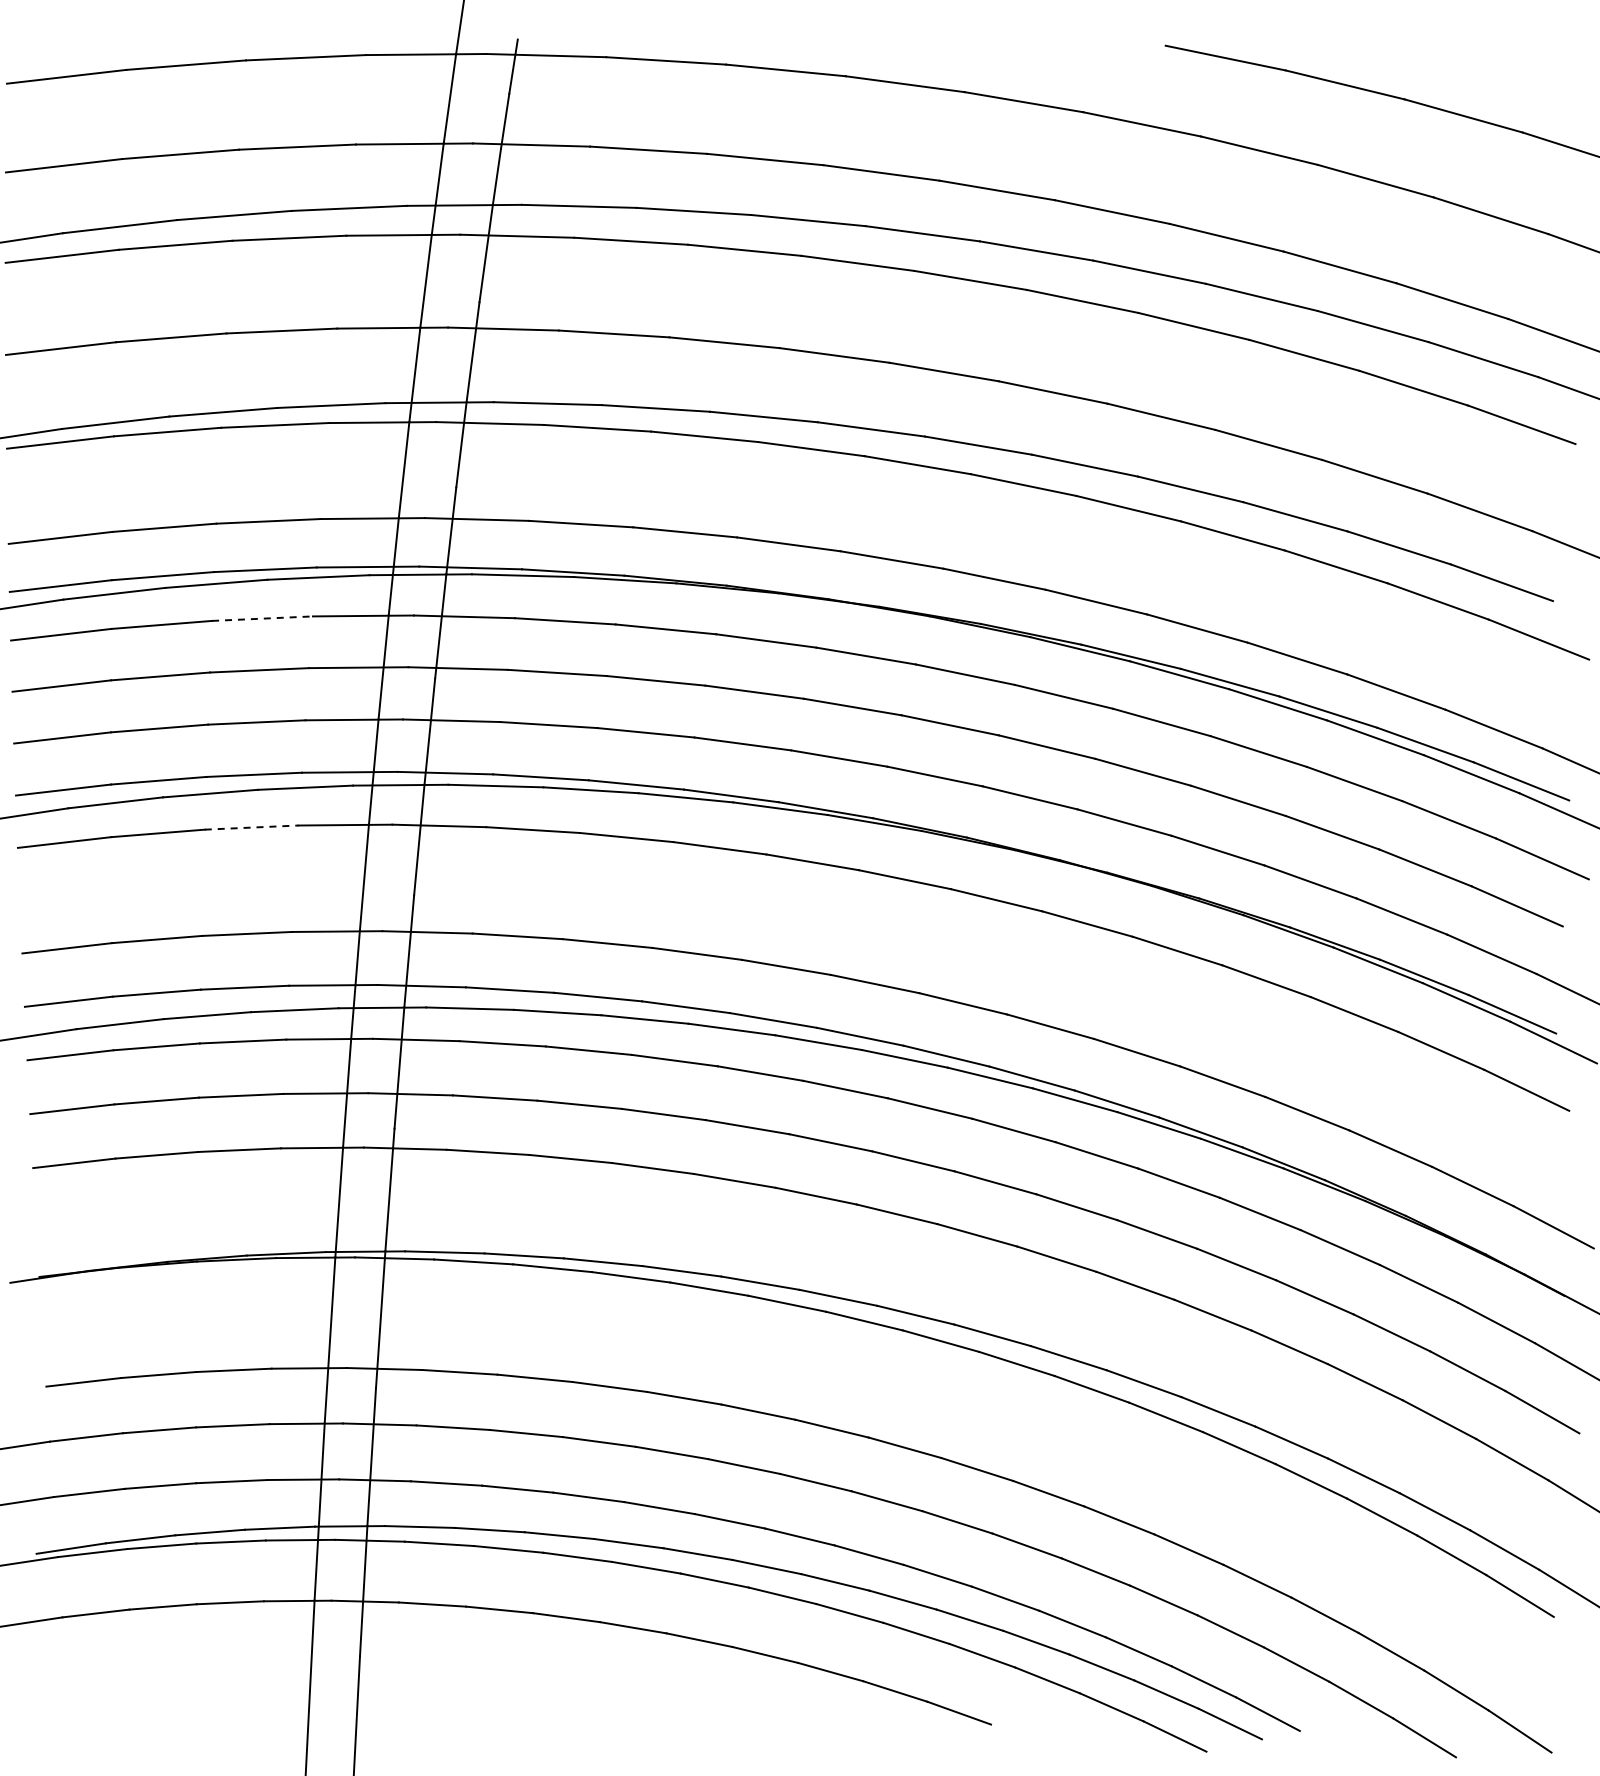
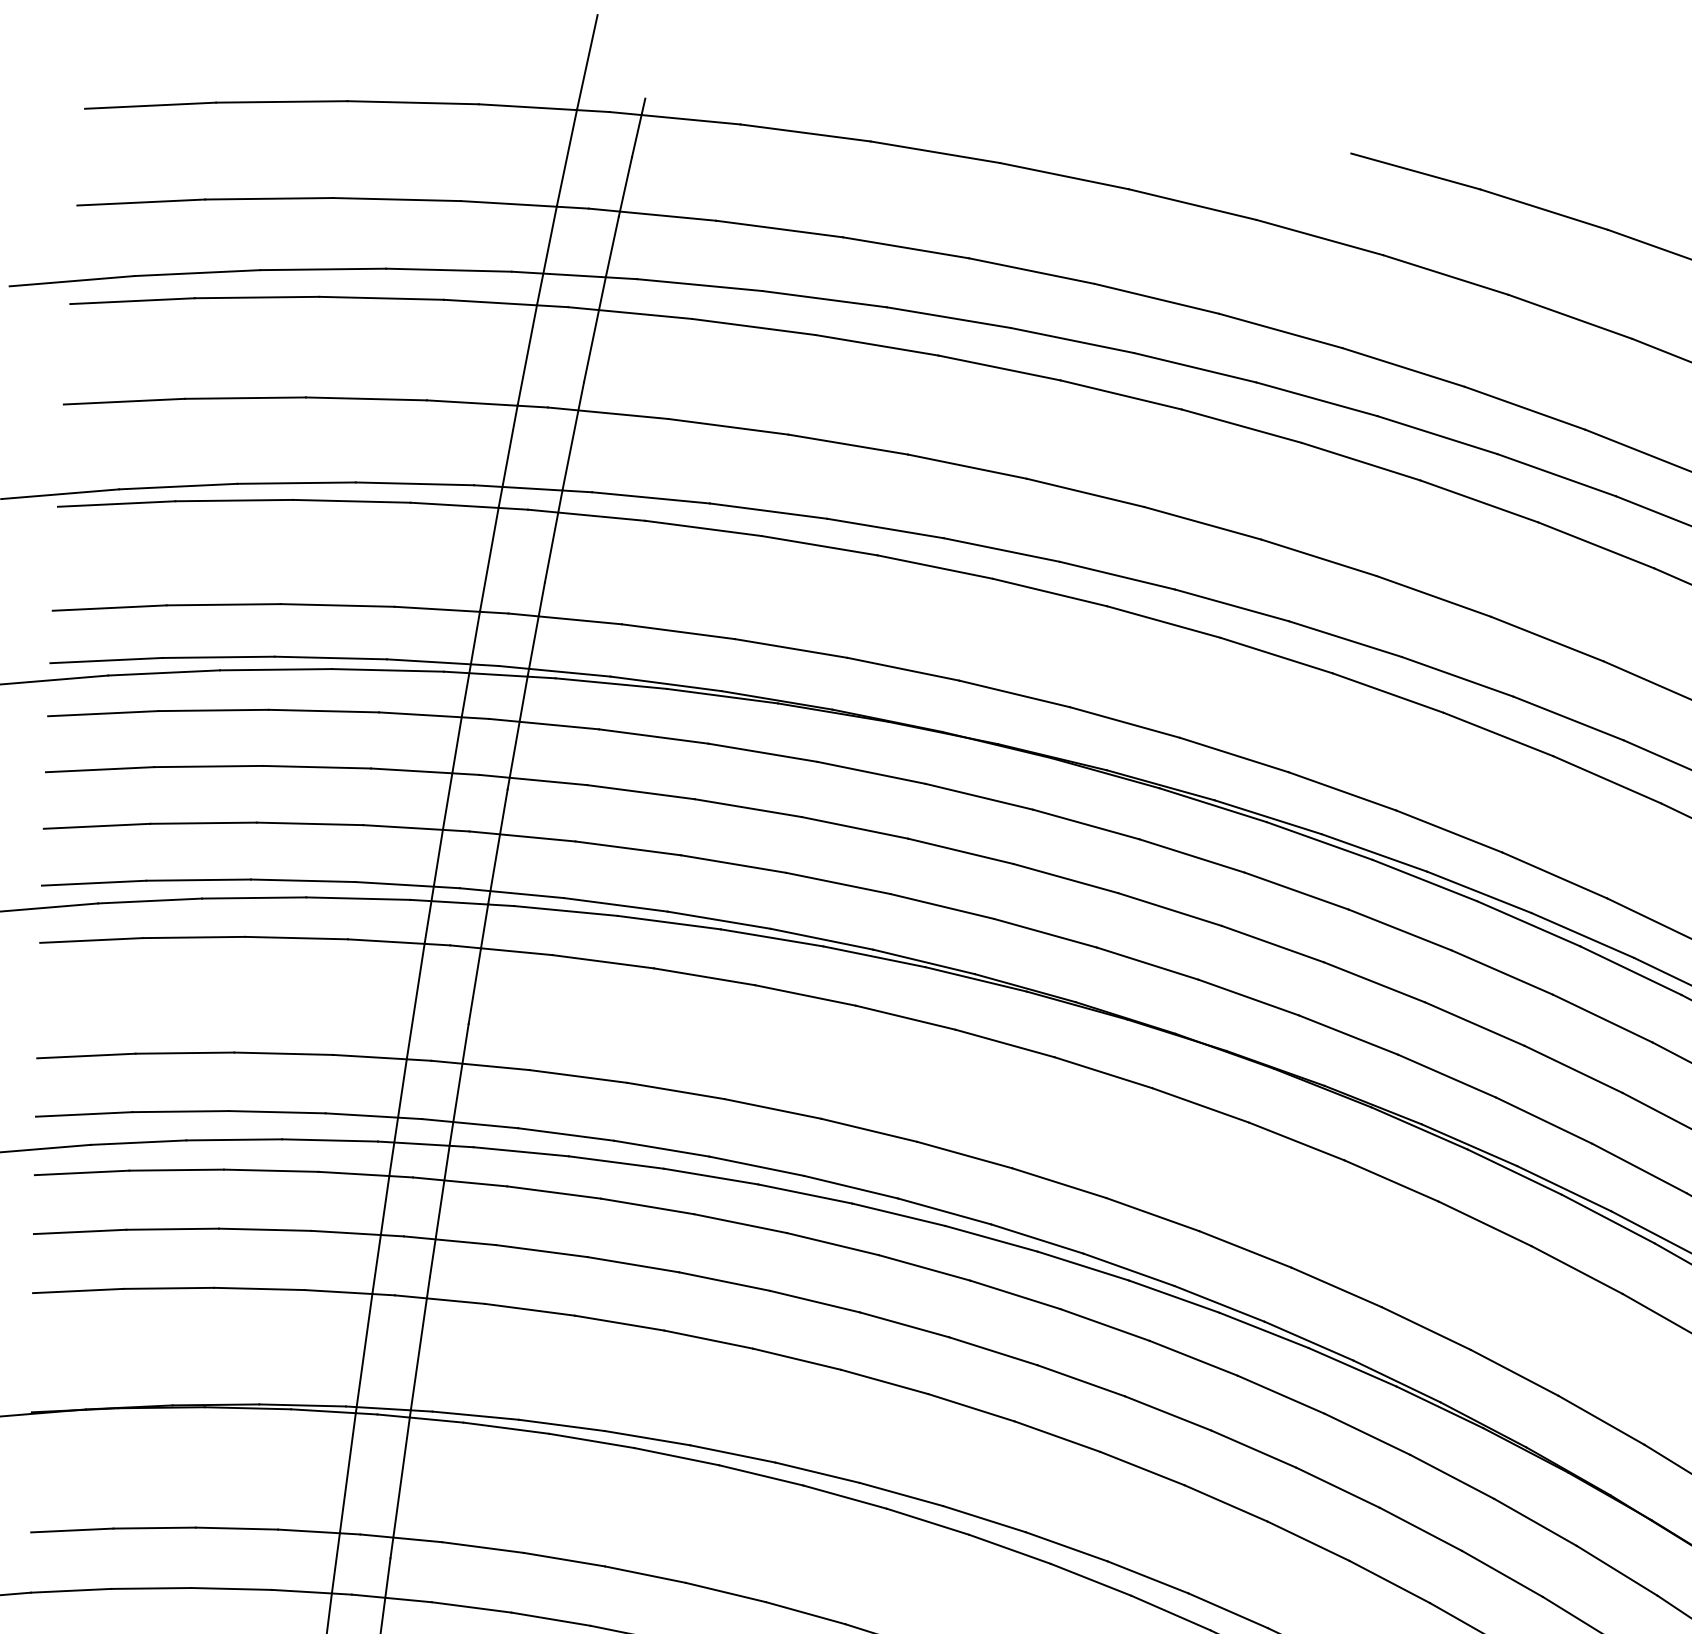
line: (263, 618) -> (324, 711), dashed -> solid
line: (251, 827) -> (296, 937), dashed -> solid

